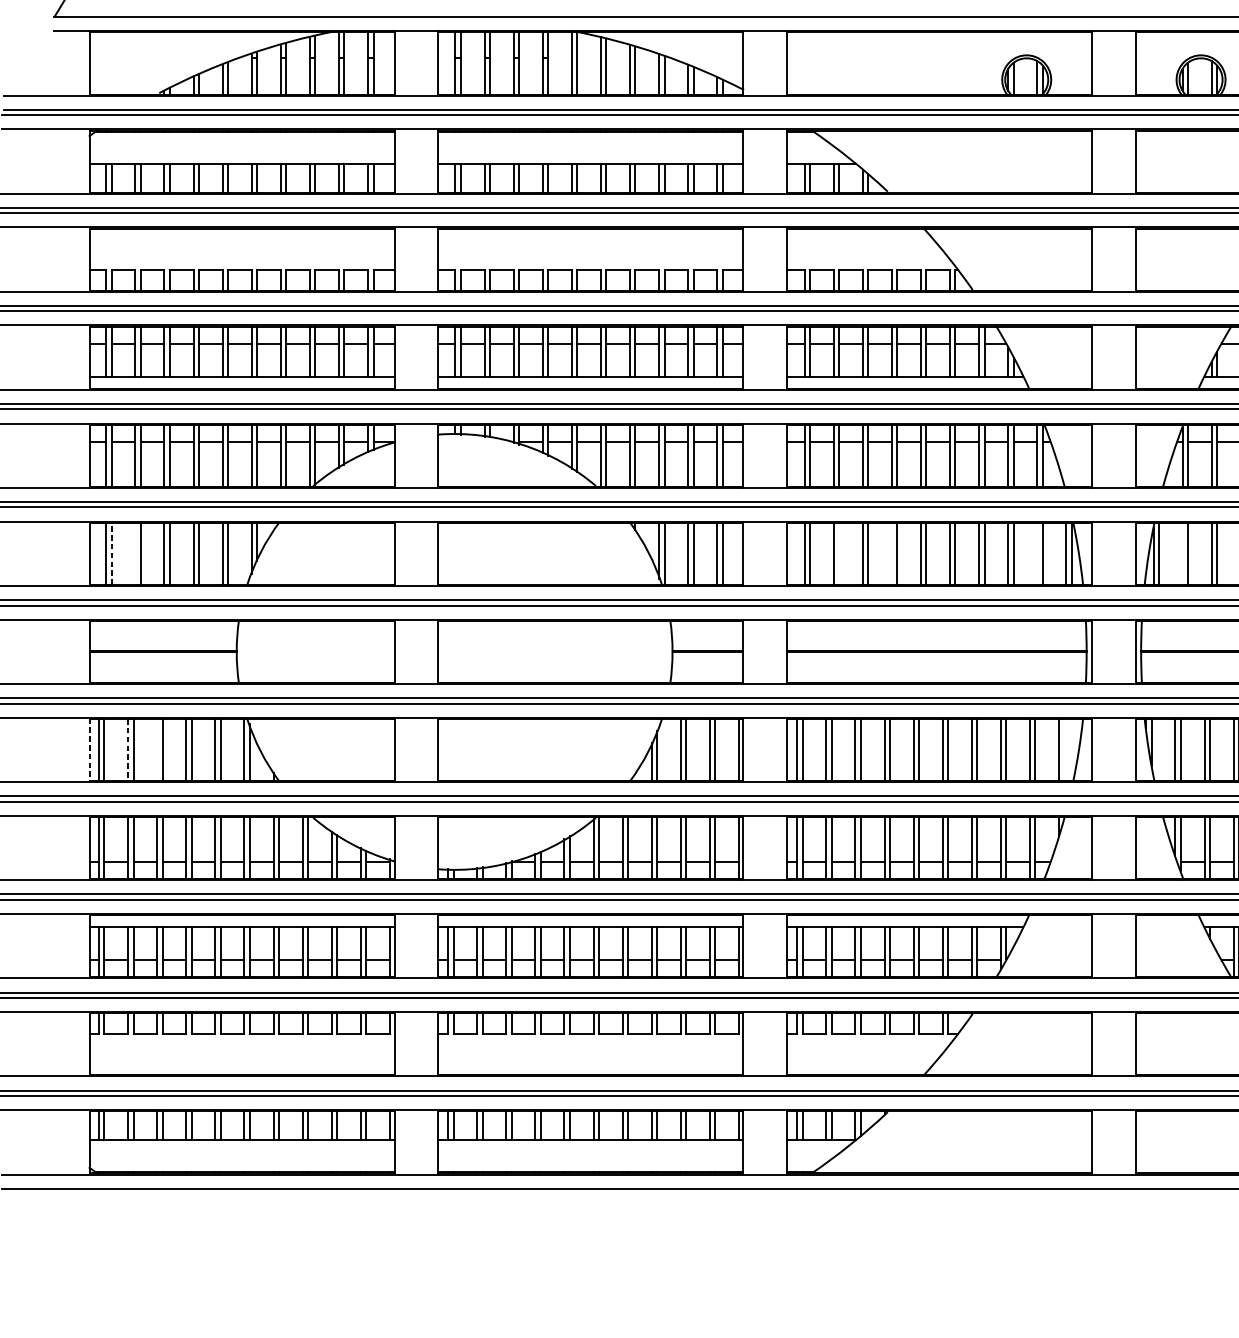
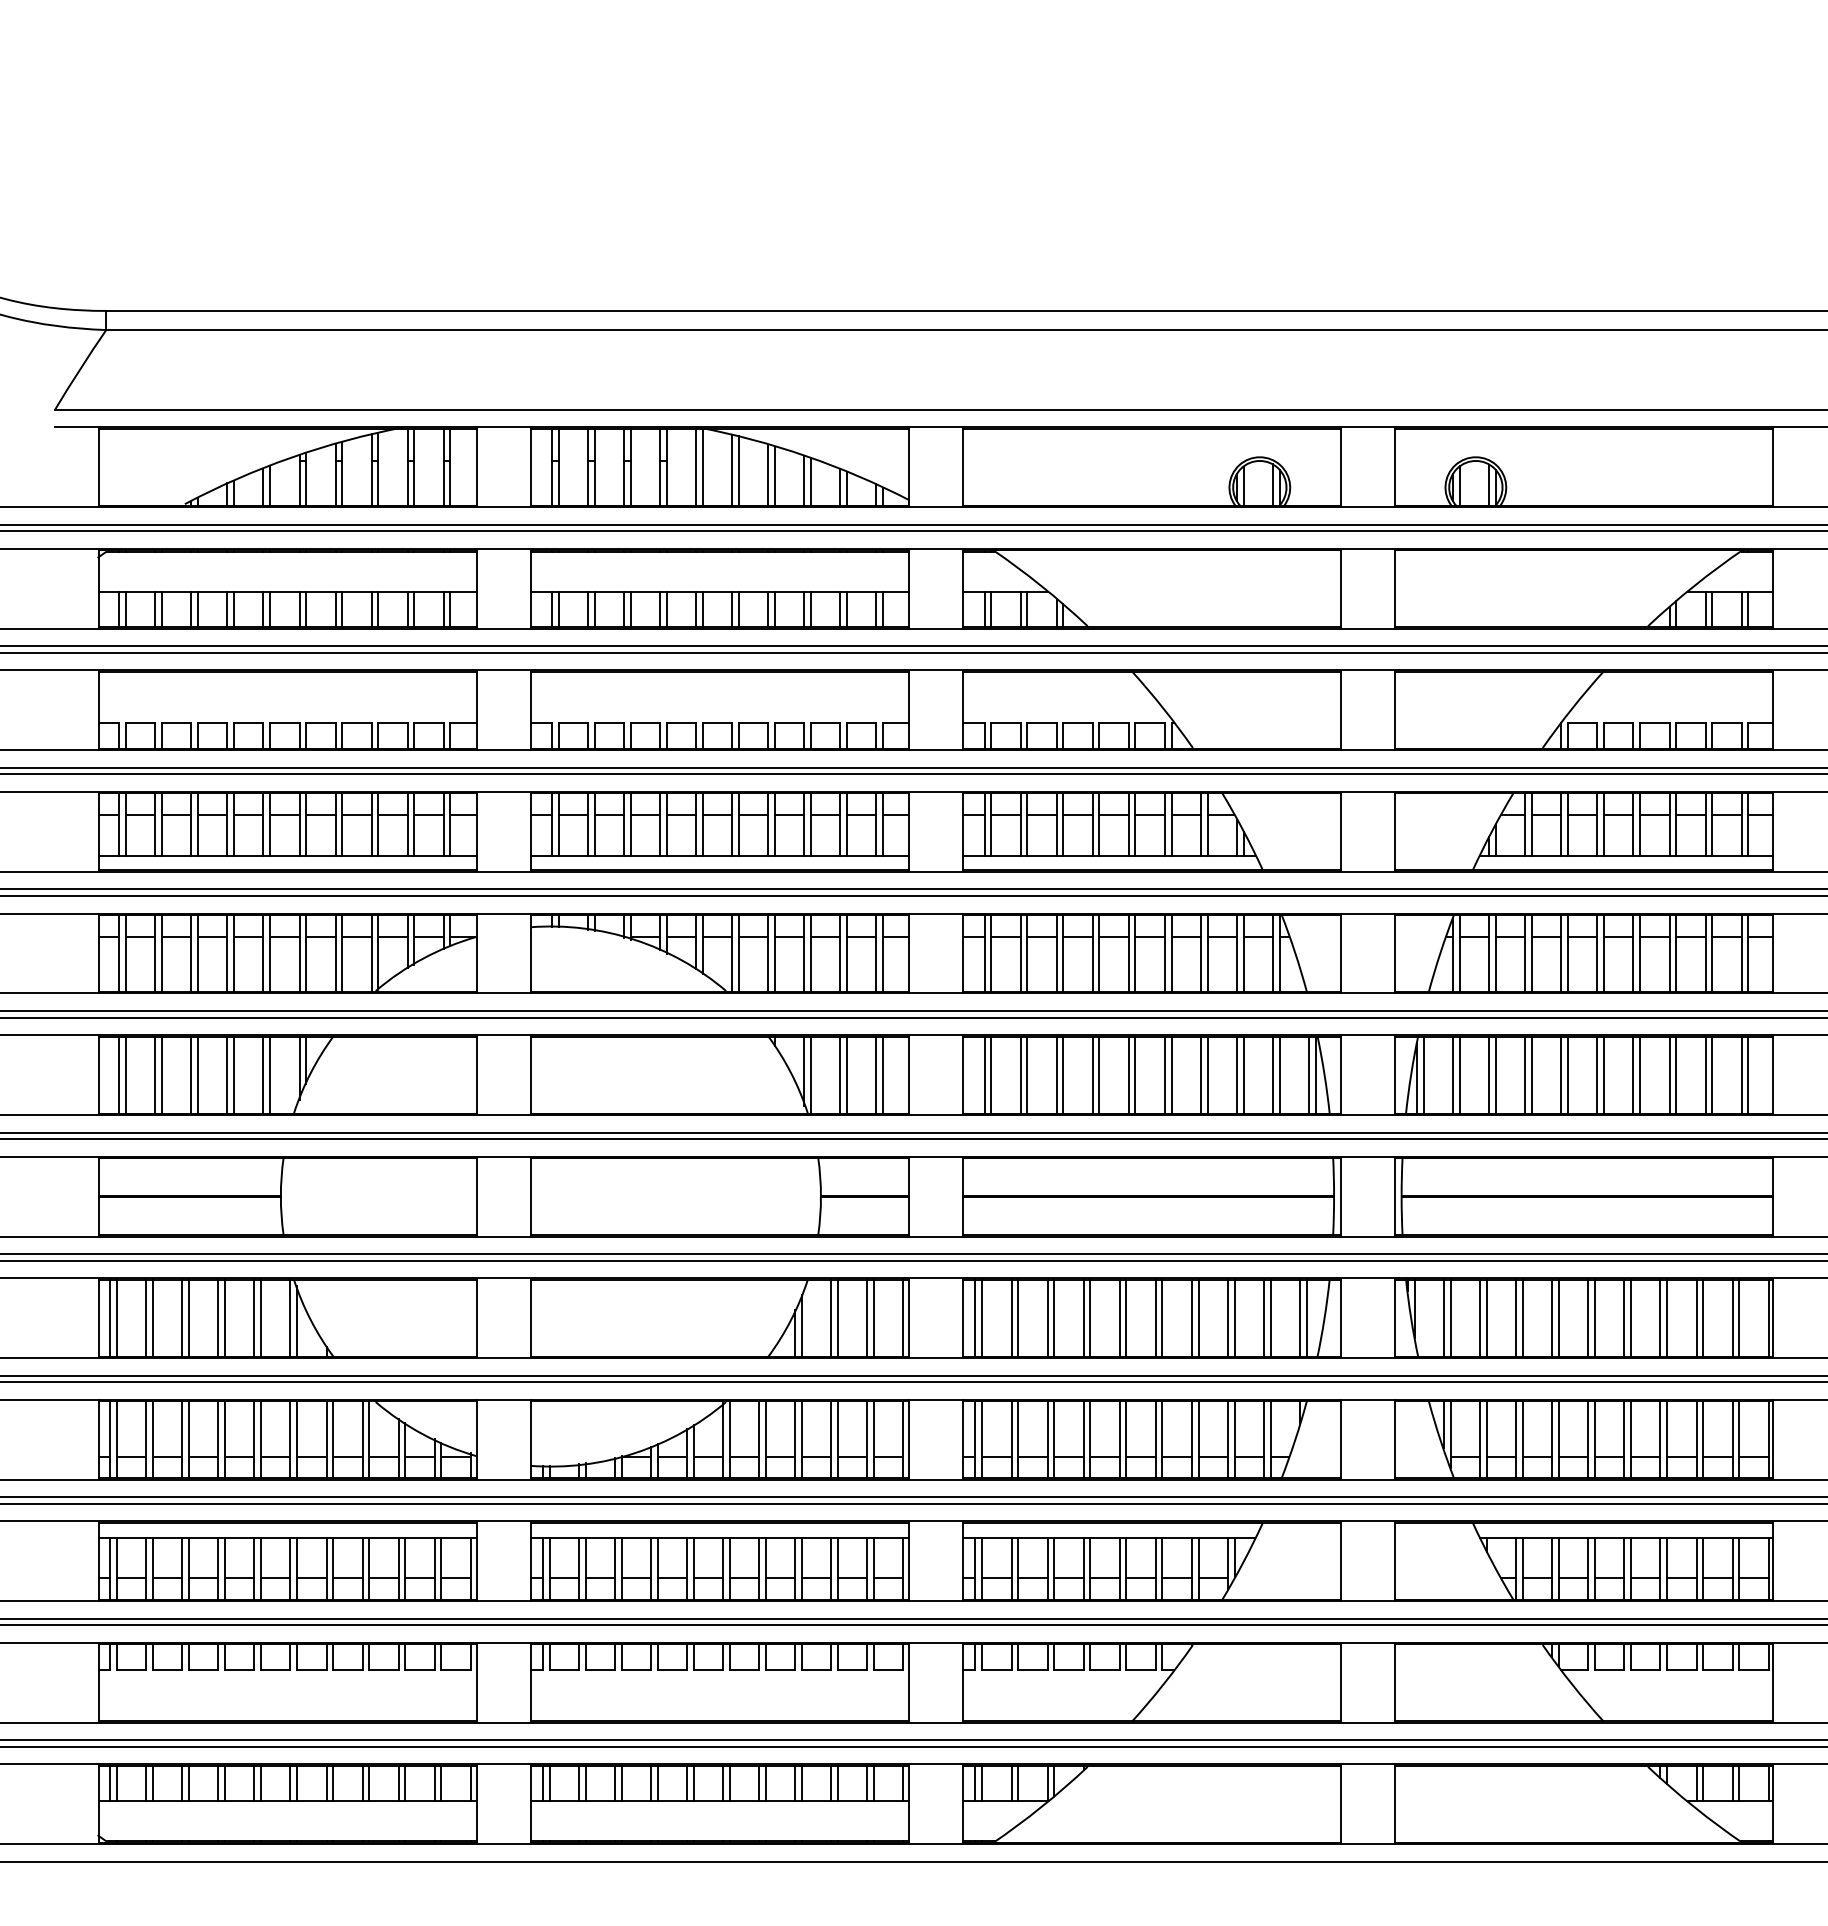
line: (111, 553) -> (125, 1074), dashed -> solid
line: (135, 553) -> (155, 1074), added
line: (839, 553) -> (1027, 1074), added
line: (891, 553) -> (1092, 1074), added
line: (1036, 553) -> (1272, 1074), added
line: (1183, 553) -> (1453, 1074), added
line: (157, 749) -> (182, 1317), added
line: (1064, 749) -> (1306, 1317), added
line: (89, 750) -> (98, 1318), dashed -> solid
line: (128, 750) -> (146, 1318), dashed -> solid

